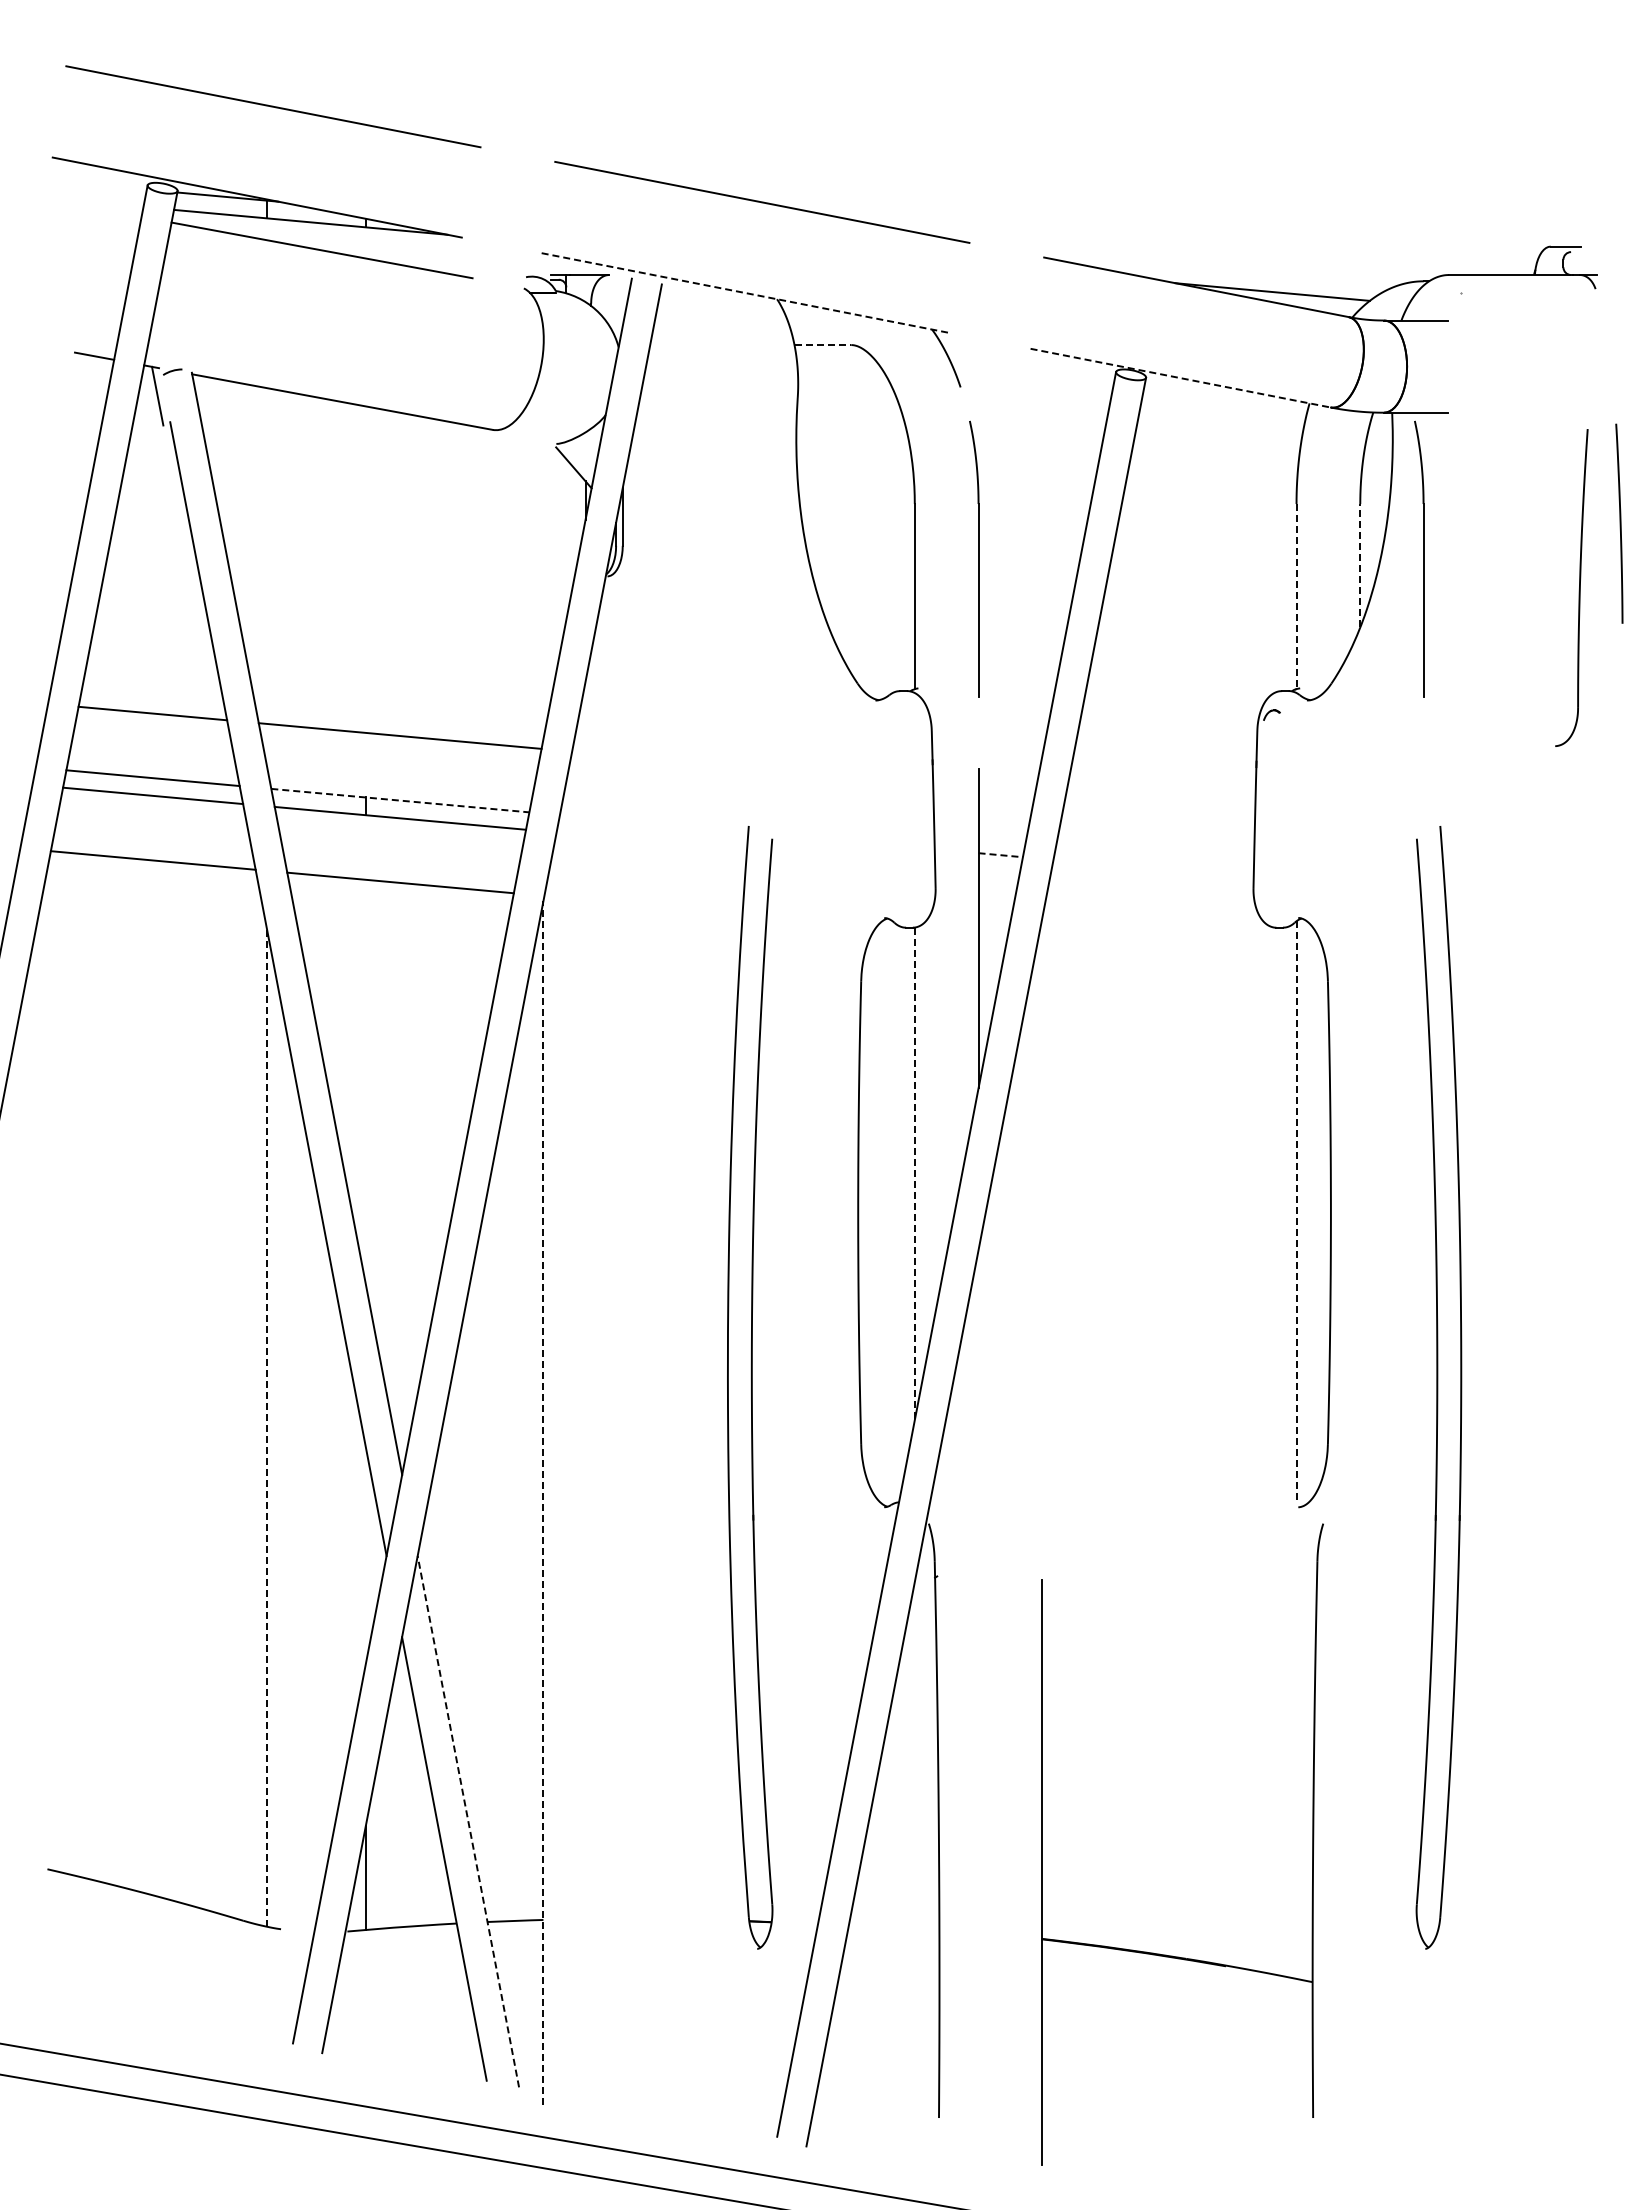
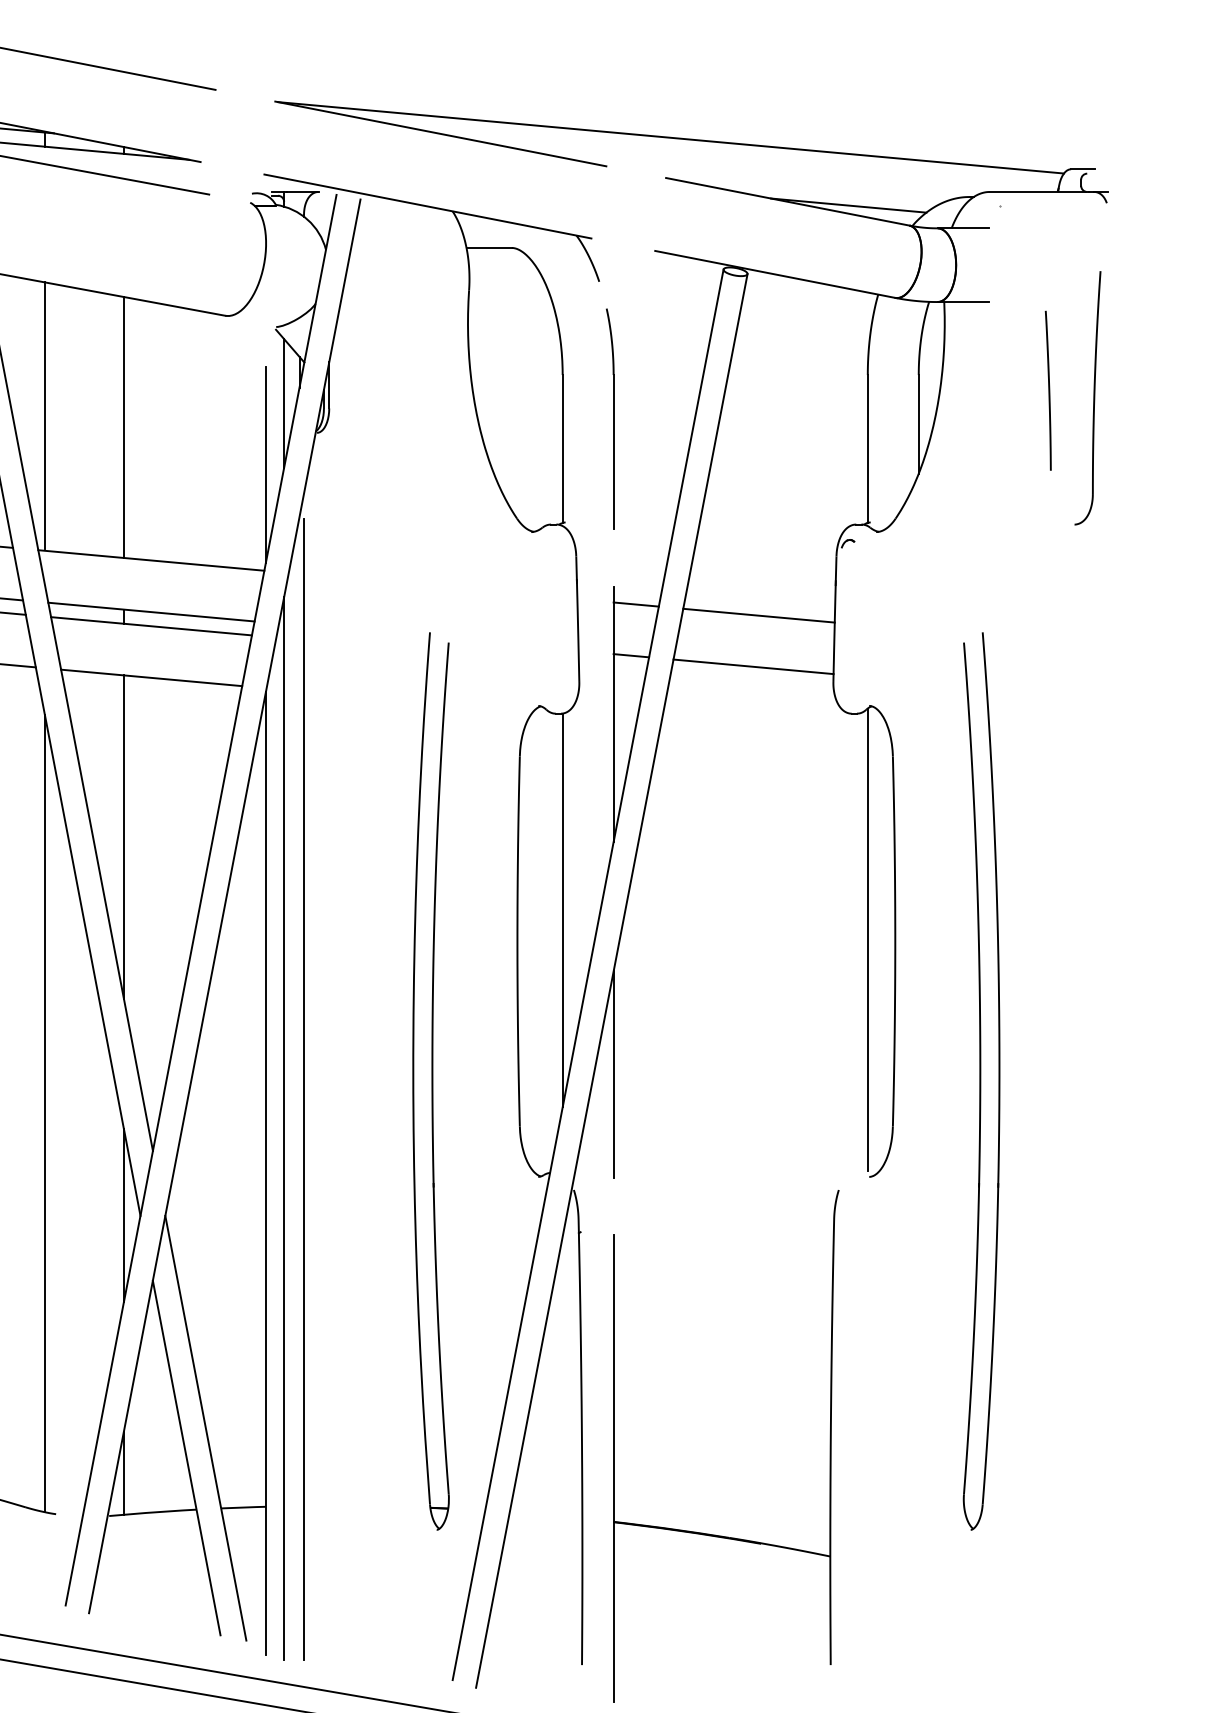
line: (1049, 206) -> (670, 137), added
line: (746, 293) -> (428, 206), dashed -> solid
line: (823, 345) -> (489, 248), dashed -> solid
line: (1181, 378) -> (775, 274), dashed -> solid
curve: (1619, 523) -> (1048, 390), moved
line: (566, 539) -> (284, 403), added
line: (267, 555) -> (45, 416), added
part: (1419, 558) -> (966, 418), removed
line: (1360, 565) -> (918, 424), dashed -> solid
line: (365, 569) -> (123, 427), added
part: (1578, 590) -> (1093, 400), moved
line: (1296, 597) -> (867, 449), dashed -> solid
line: (543, 616) -> (265, 464), added
line: (1006, 790) -> (635, 604), added
line: (400, 800) -> (151, 612), dashed -> solid
line: (1160, 804) -> (759, 615), added
line: (1001, 855) -> (631, 655), dashed -> solid
line: (1153, 869) -> (753, 667), added
line: (365, 1081) -> (123, 836), added
line: (914, 1174) -> (562, 910), dashed -> solid
line: (1296, 1211) -> (867, 940), dashed -> solid
line: (978, 1379) -> (613, 1074), added
line: (591, 1397) -> (304, 1089), added
line: (267, 1428) -> (45, 1113), dashed -> solid
line: (566, 1446) -> (284, 1128), added
line: (543, 1502) -> (265, 1173), dashed -> solid
line: (365, 1555) -> (123, 1215), added
line: (468, 1821) -> (205, 1428), dashed -> solid
part: (1166, 1954) -> (713, 1534), moved

